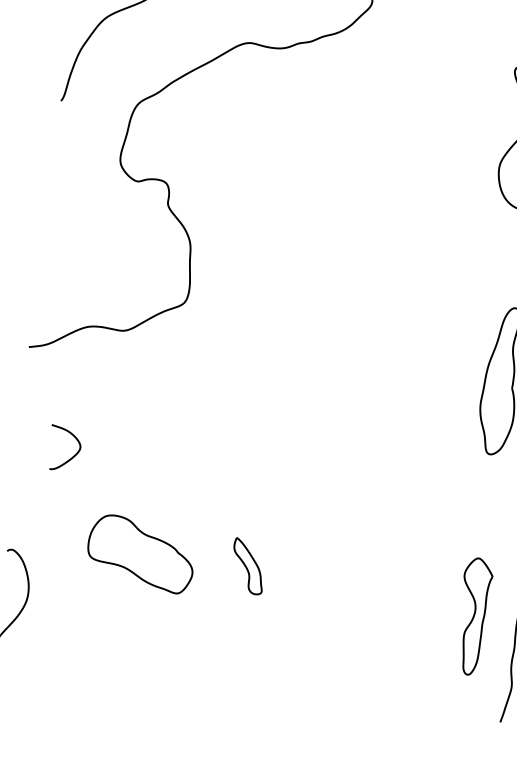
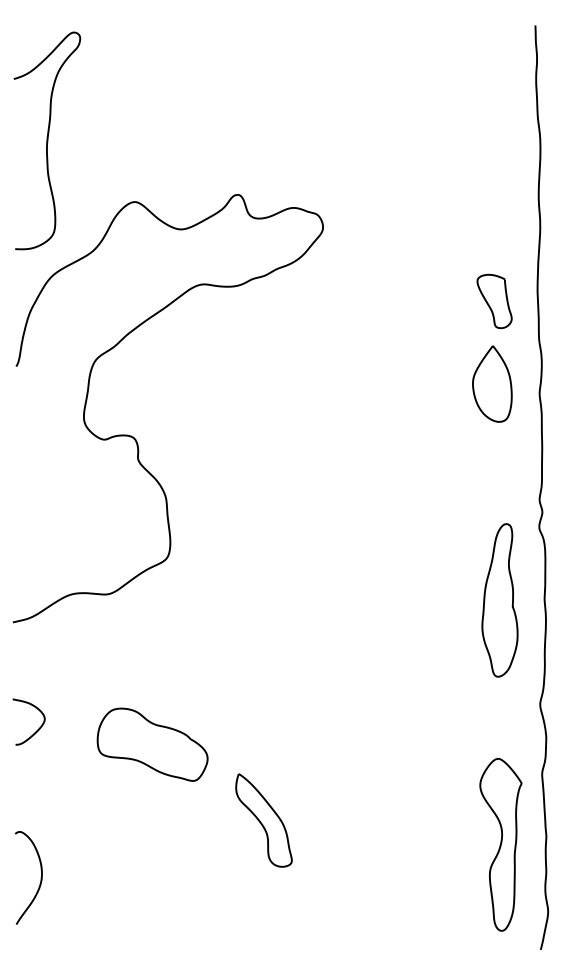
curve: (72, 456) -> (37, 729), moved
part: (140, 553) -> (152, 744), moved
part: (247, 566) -> (263, 820), size x1.67
part: (473, 616) -> (500, 844), size x1.43

